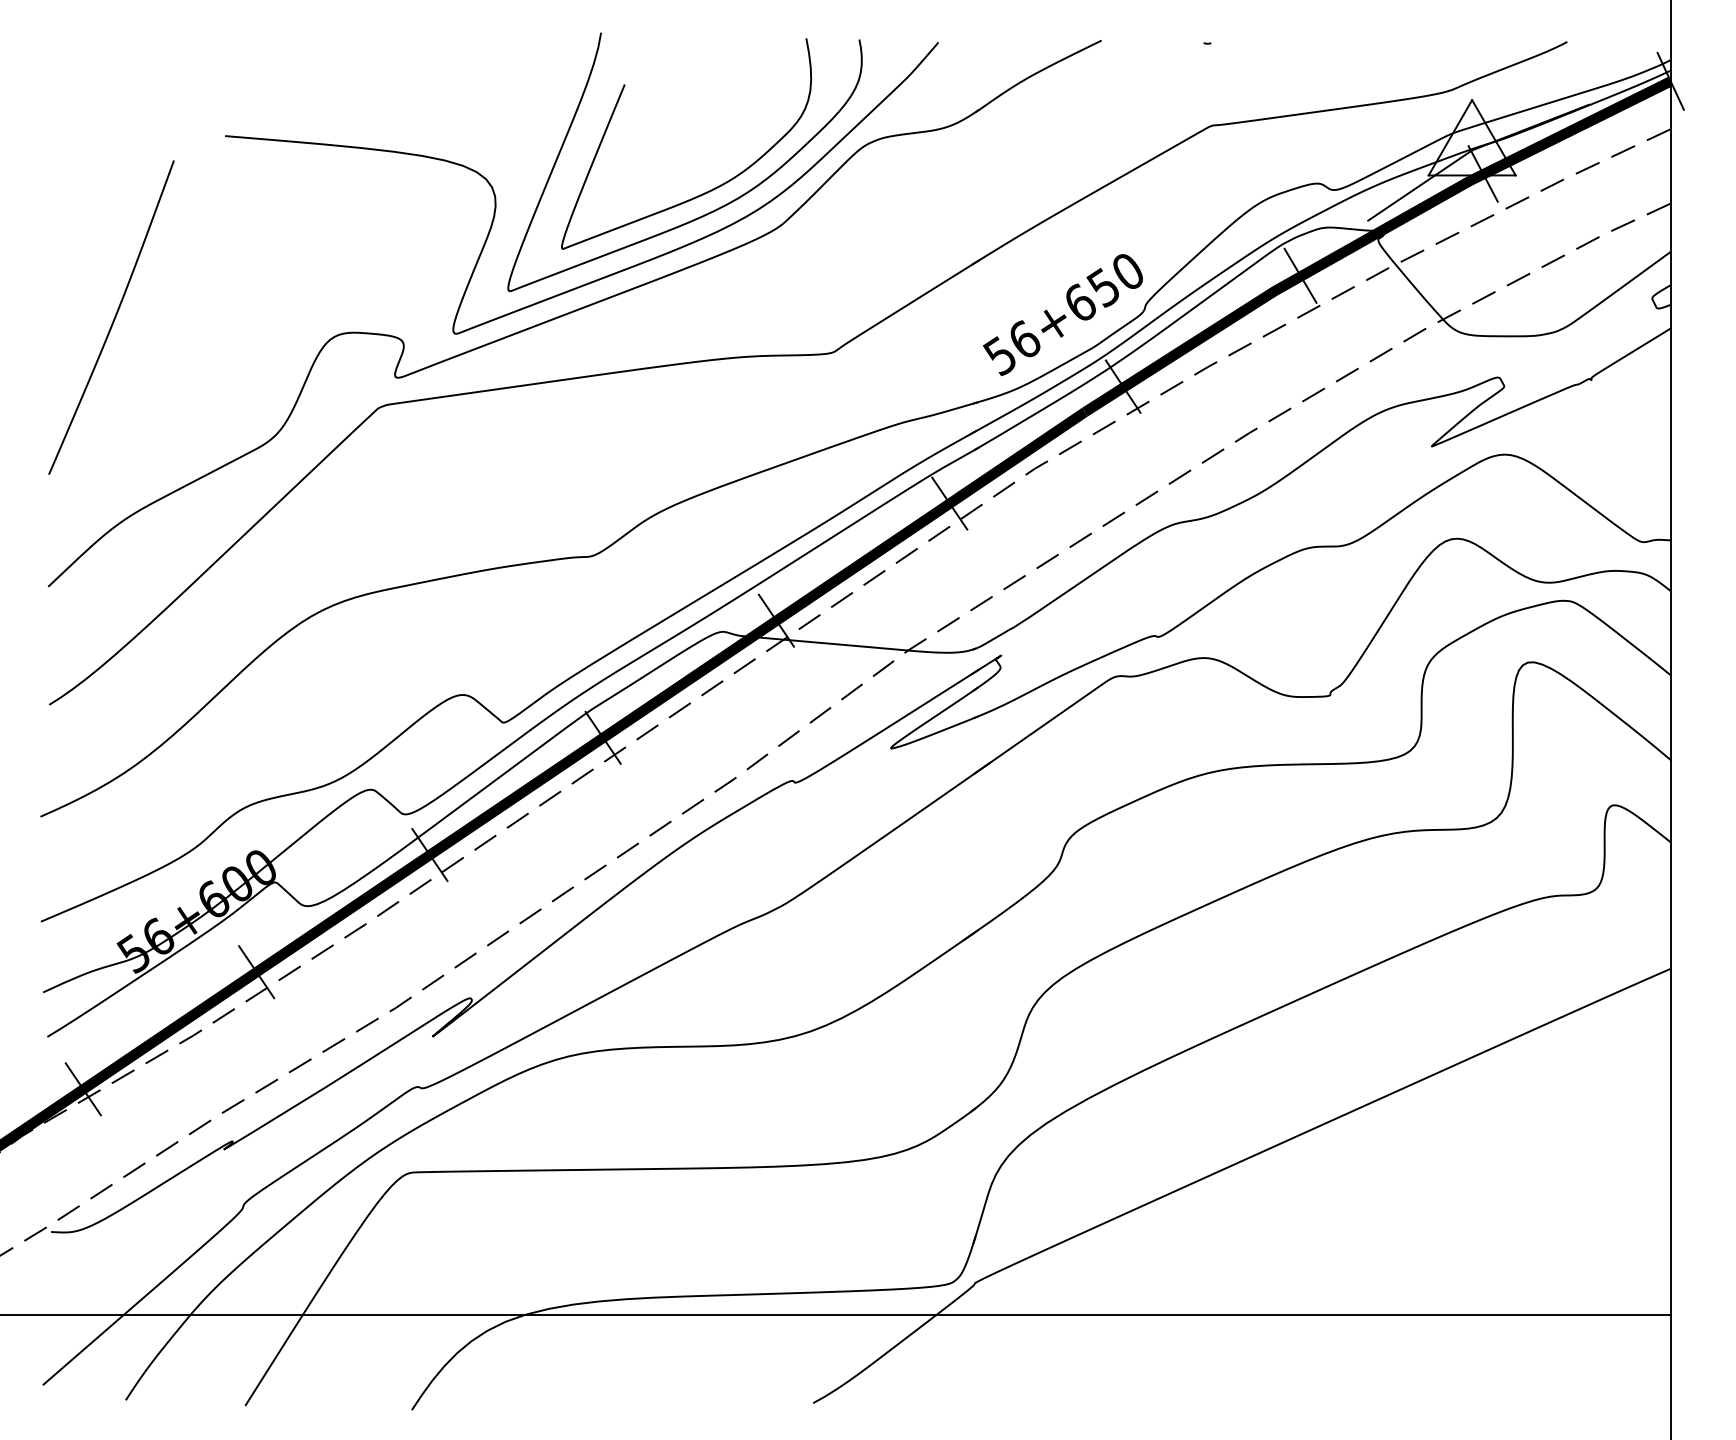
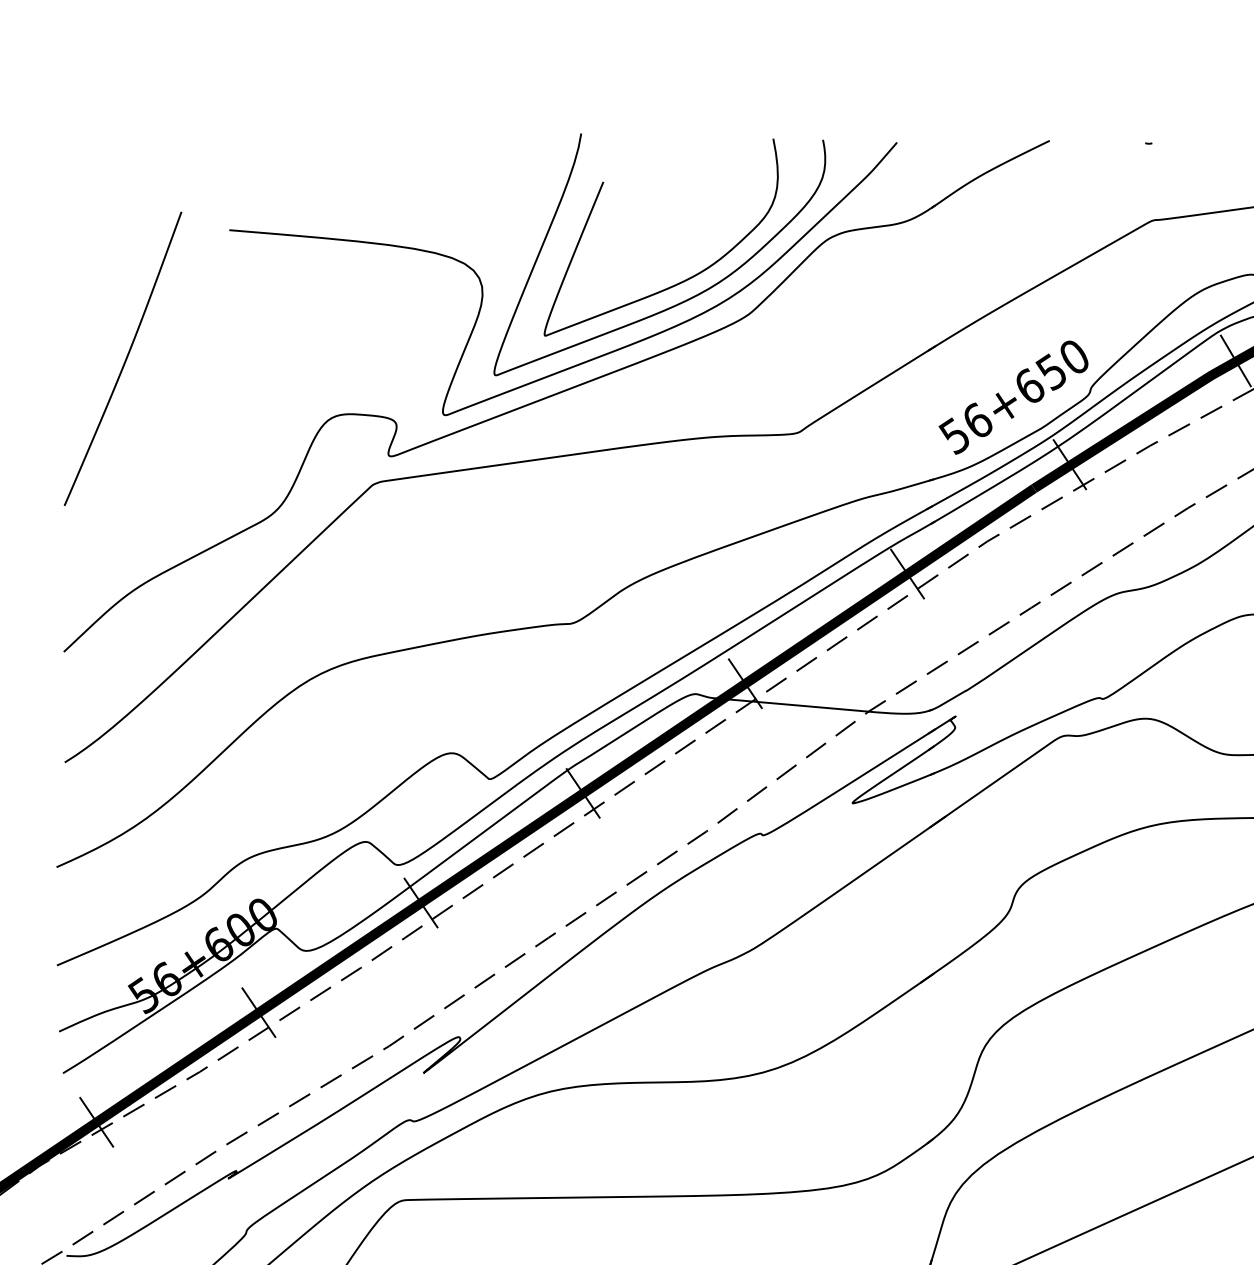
curve: (113, 318) -> (124, 359), moved

